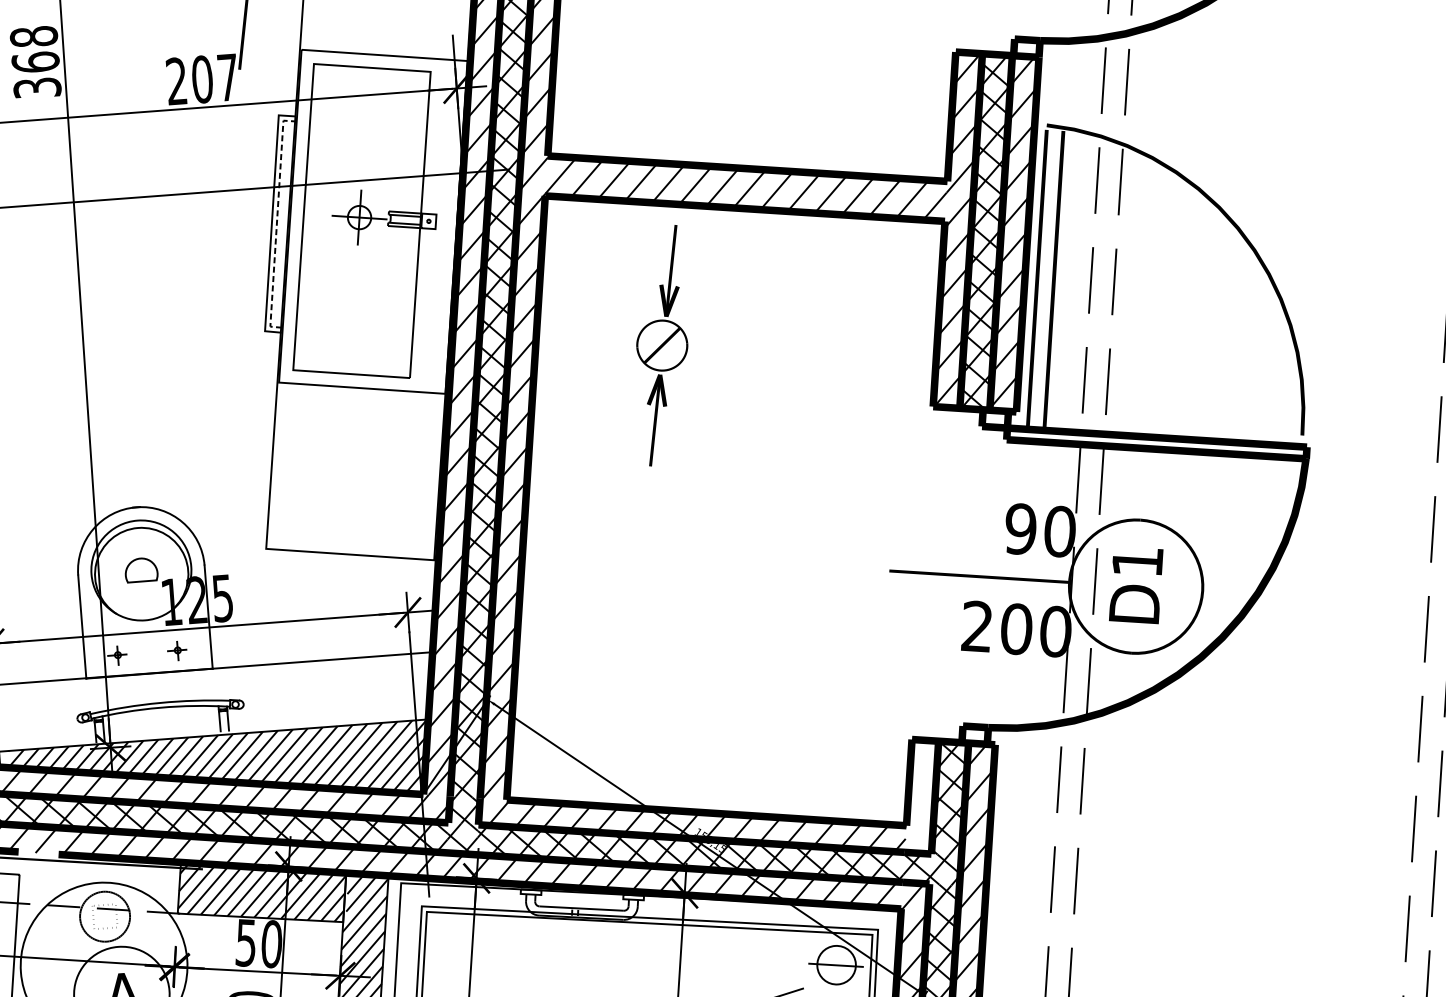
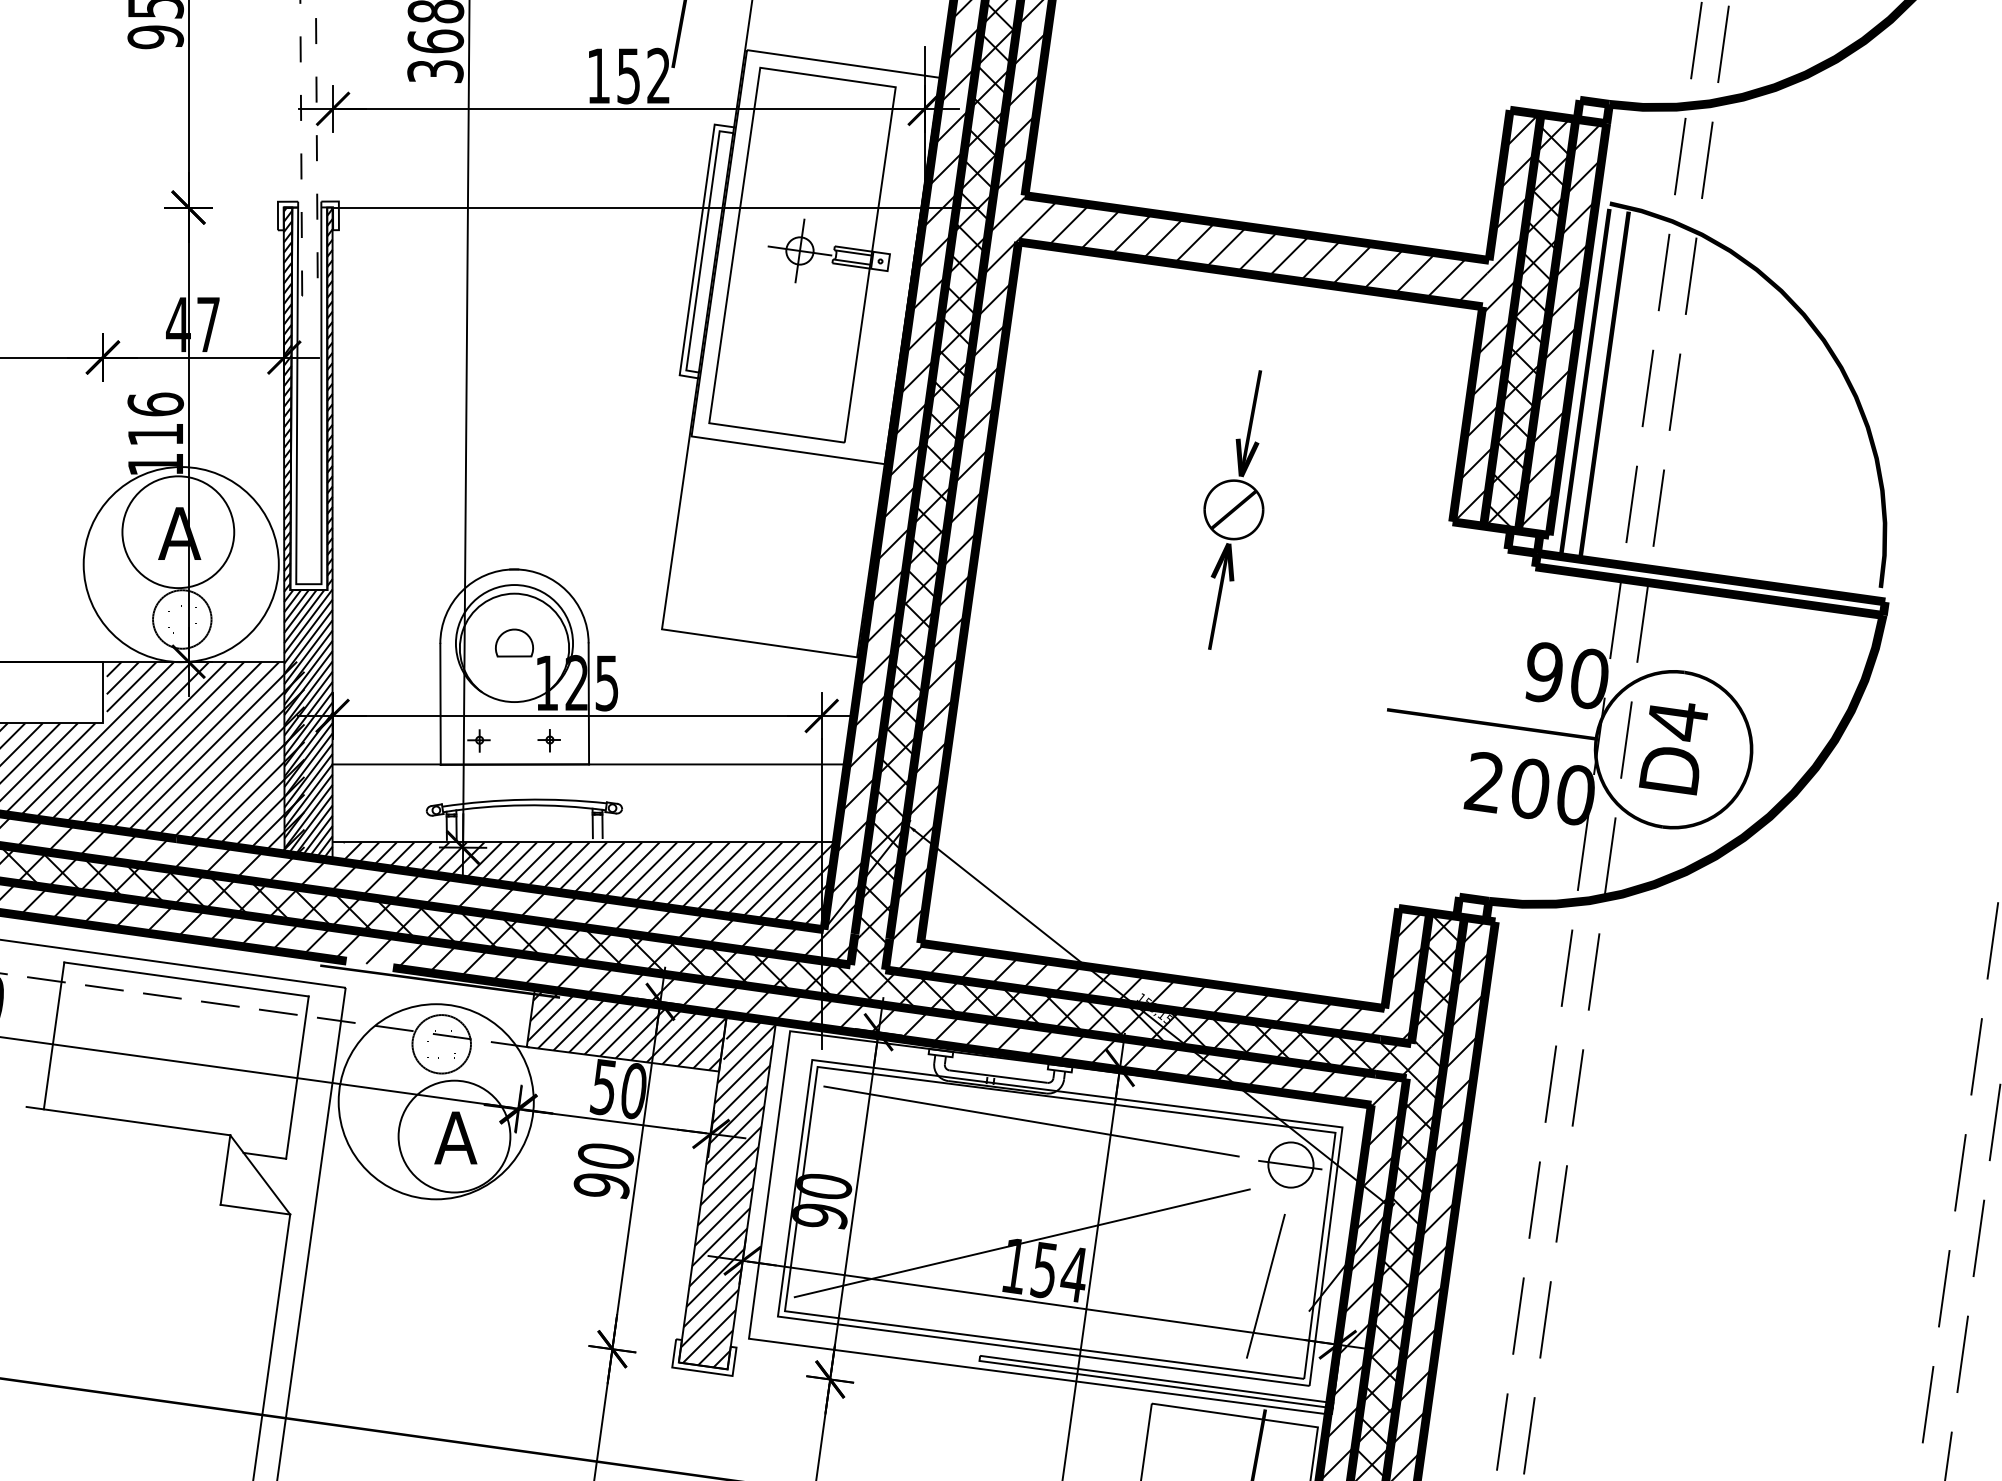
text: (202, 79) -> (628, 75), 207 -> 152
line: (277, 223) -> (703, 250), dashed -> solid
part: (661, 345) -> (1233, 509), moved
text: (1138, 563) -> (1678, 722), D1 -> D4
hatch: (920, 797) -> (1403, 976), added
line: (612, 944) -> (1031, 1121), added

